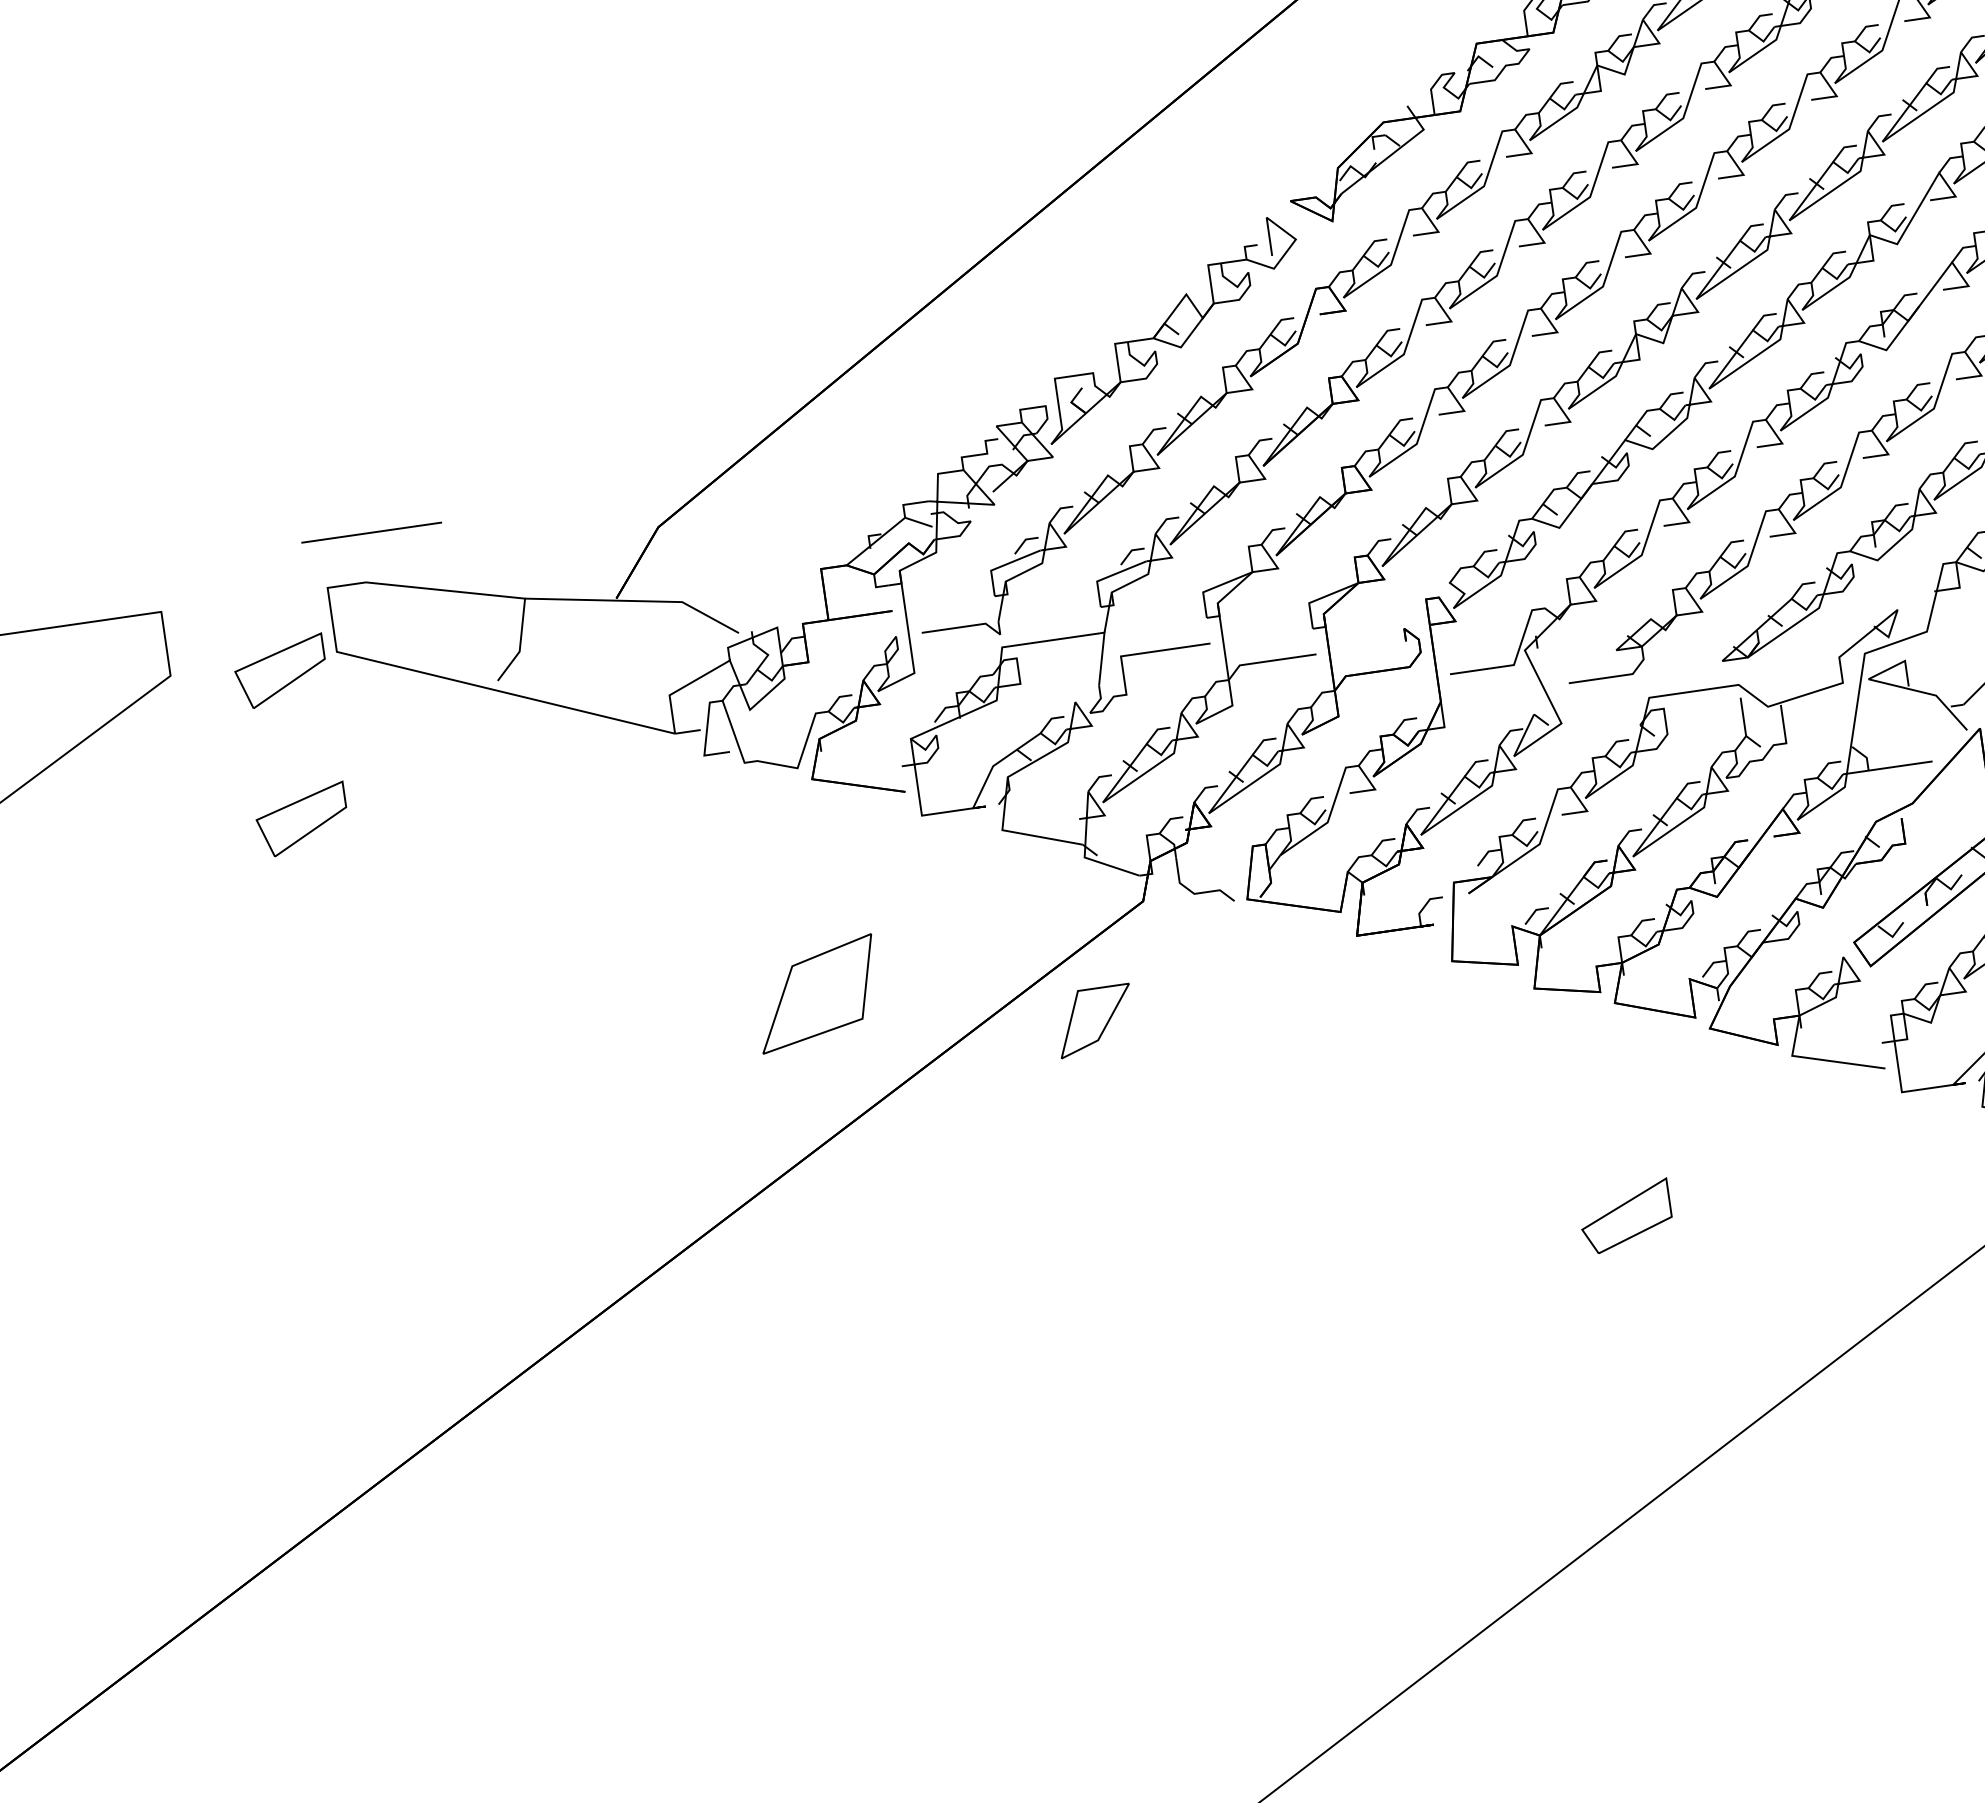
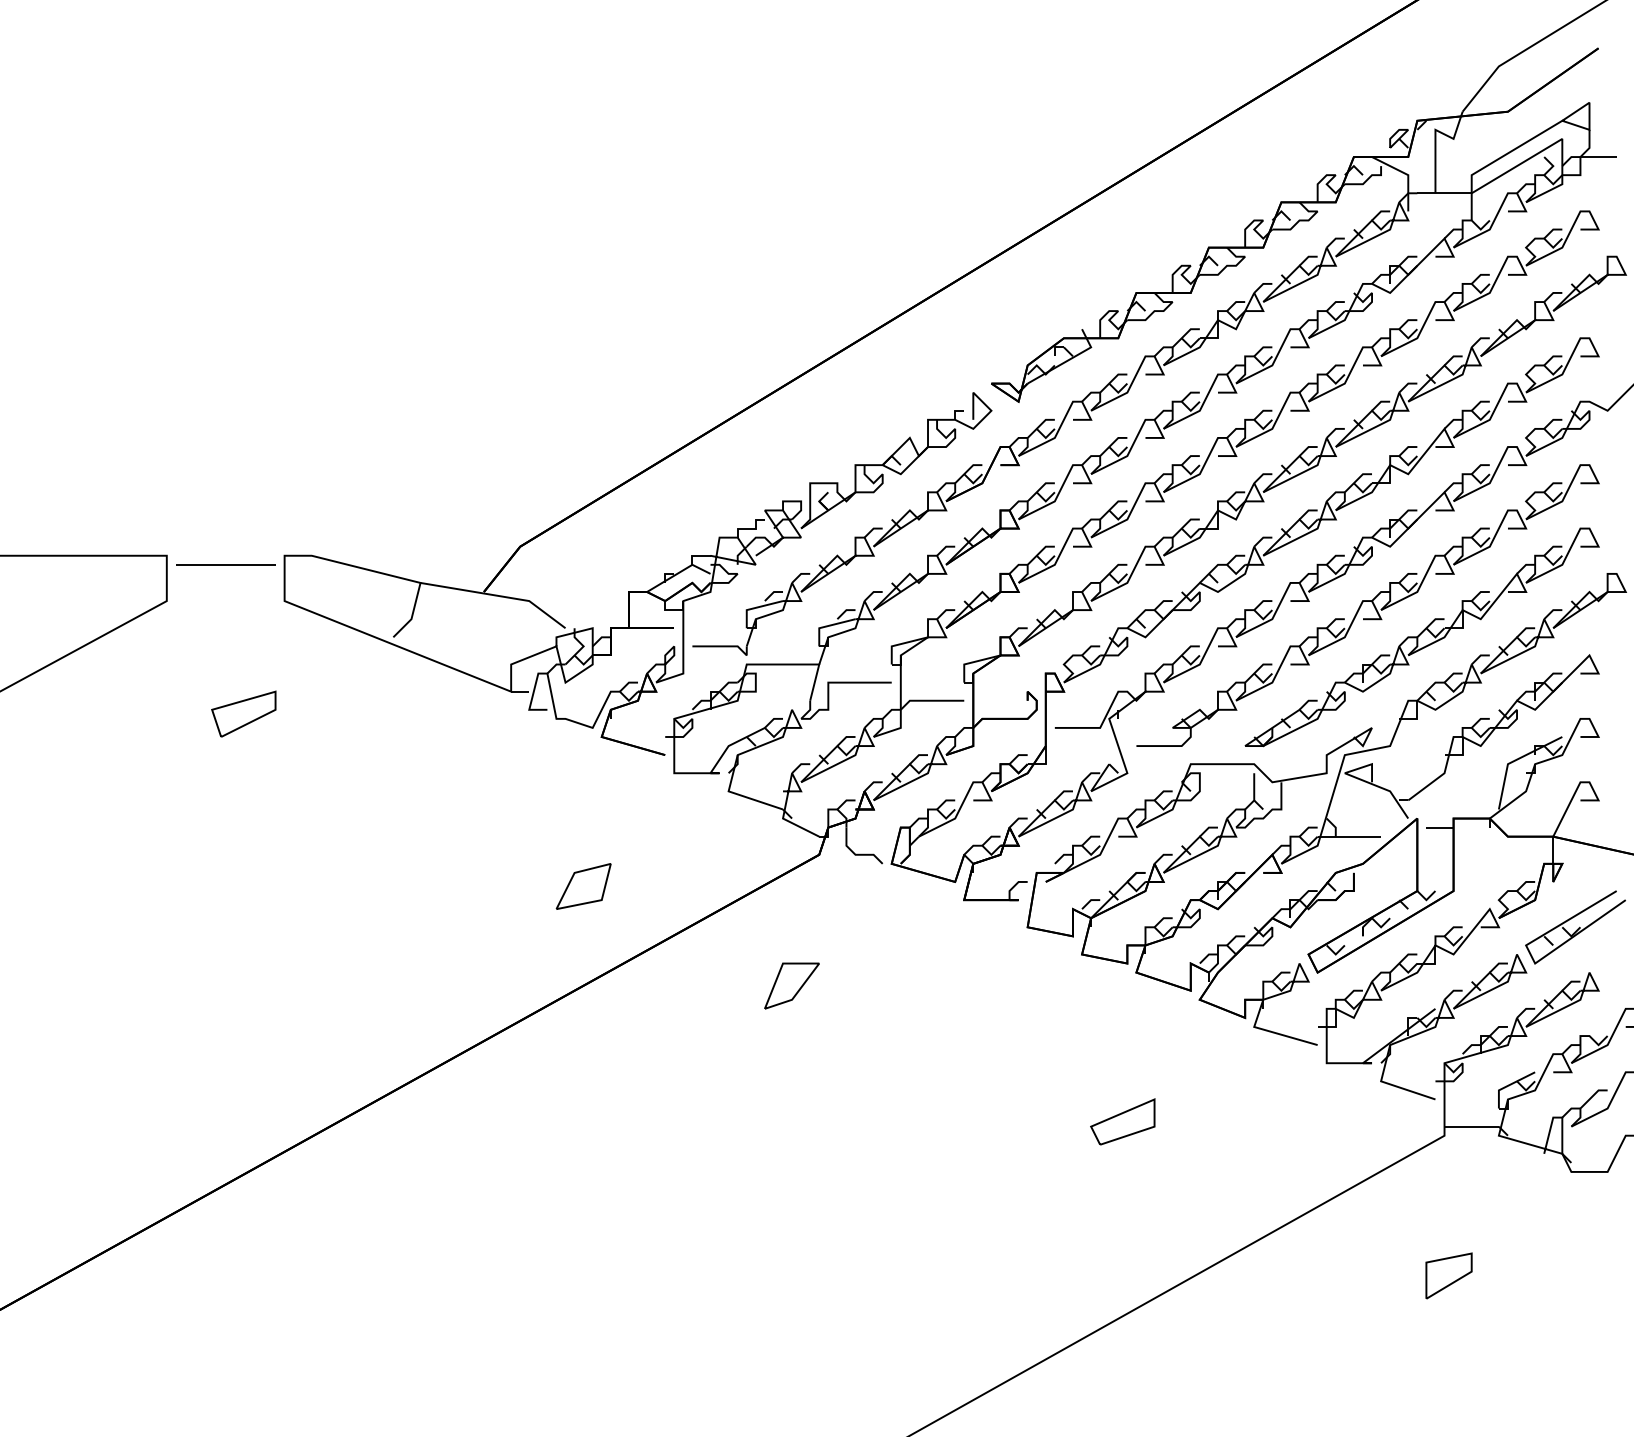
line: (371, 532) -> (225, 564), moved
part: (280, 670) -> (243, 608), removed
part: (816, 994) -> (583, 886), size x0.62
part: (1094, 1020) -> (791, 985), moved

